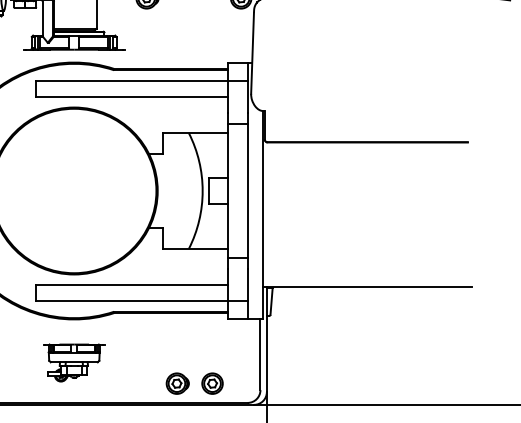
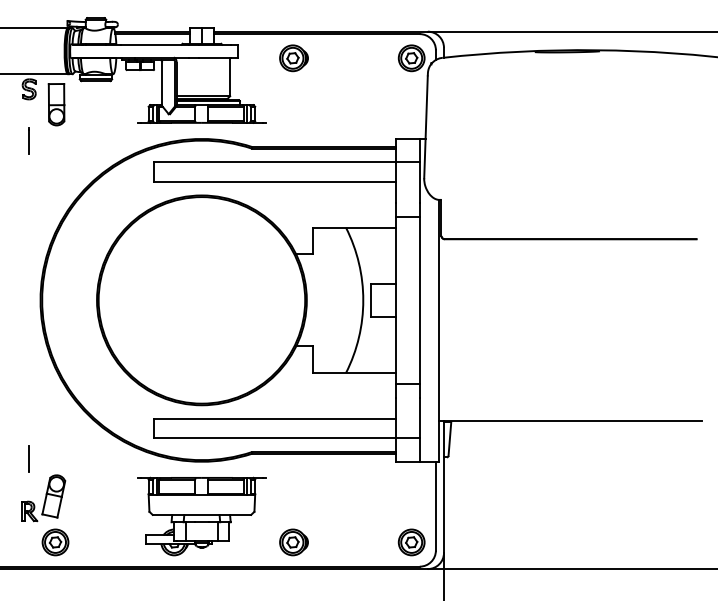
part: (73, 363) -> (201, 516), size x1.67
part: (177, 383) -> (293, 542), moved
part: (212, 383) -> (411, 542), moved

